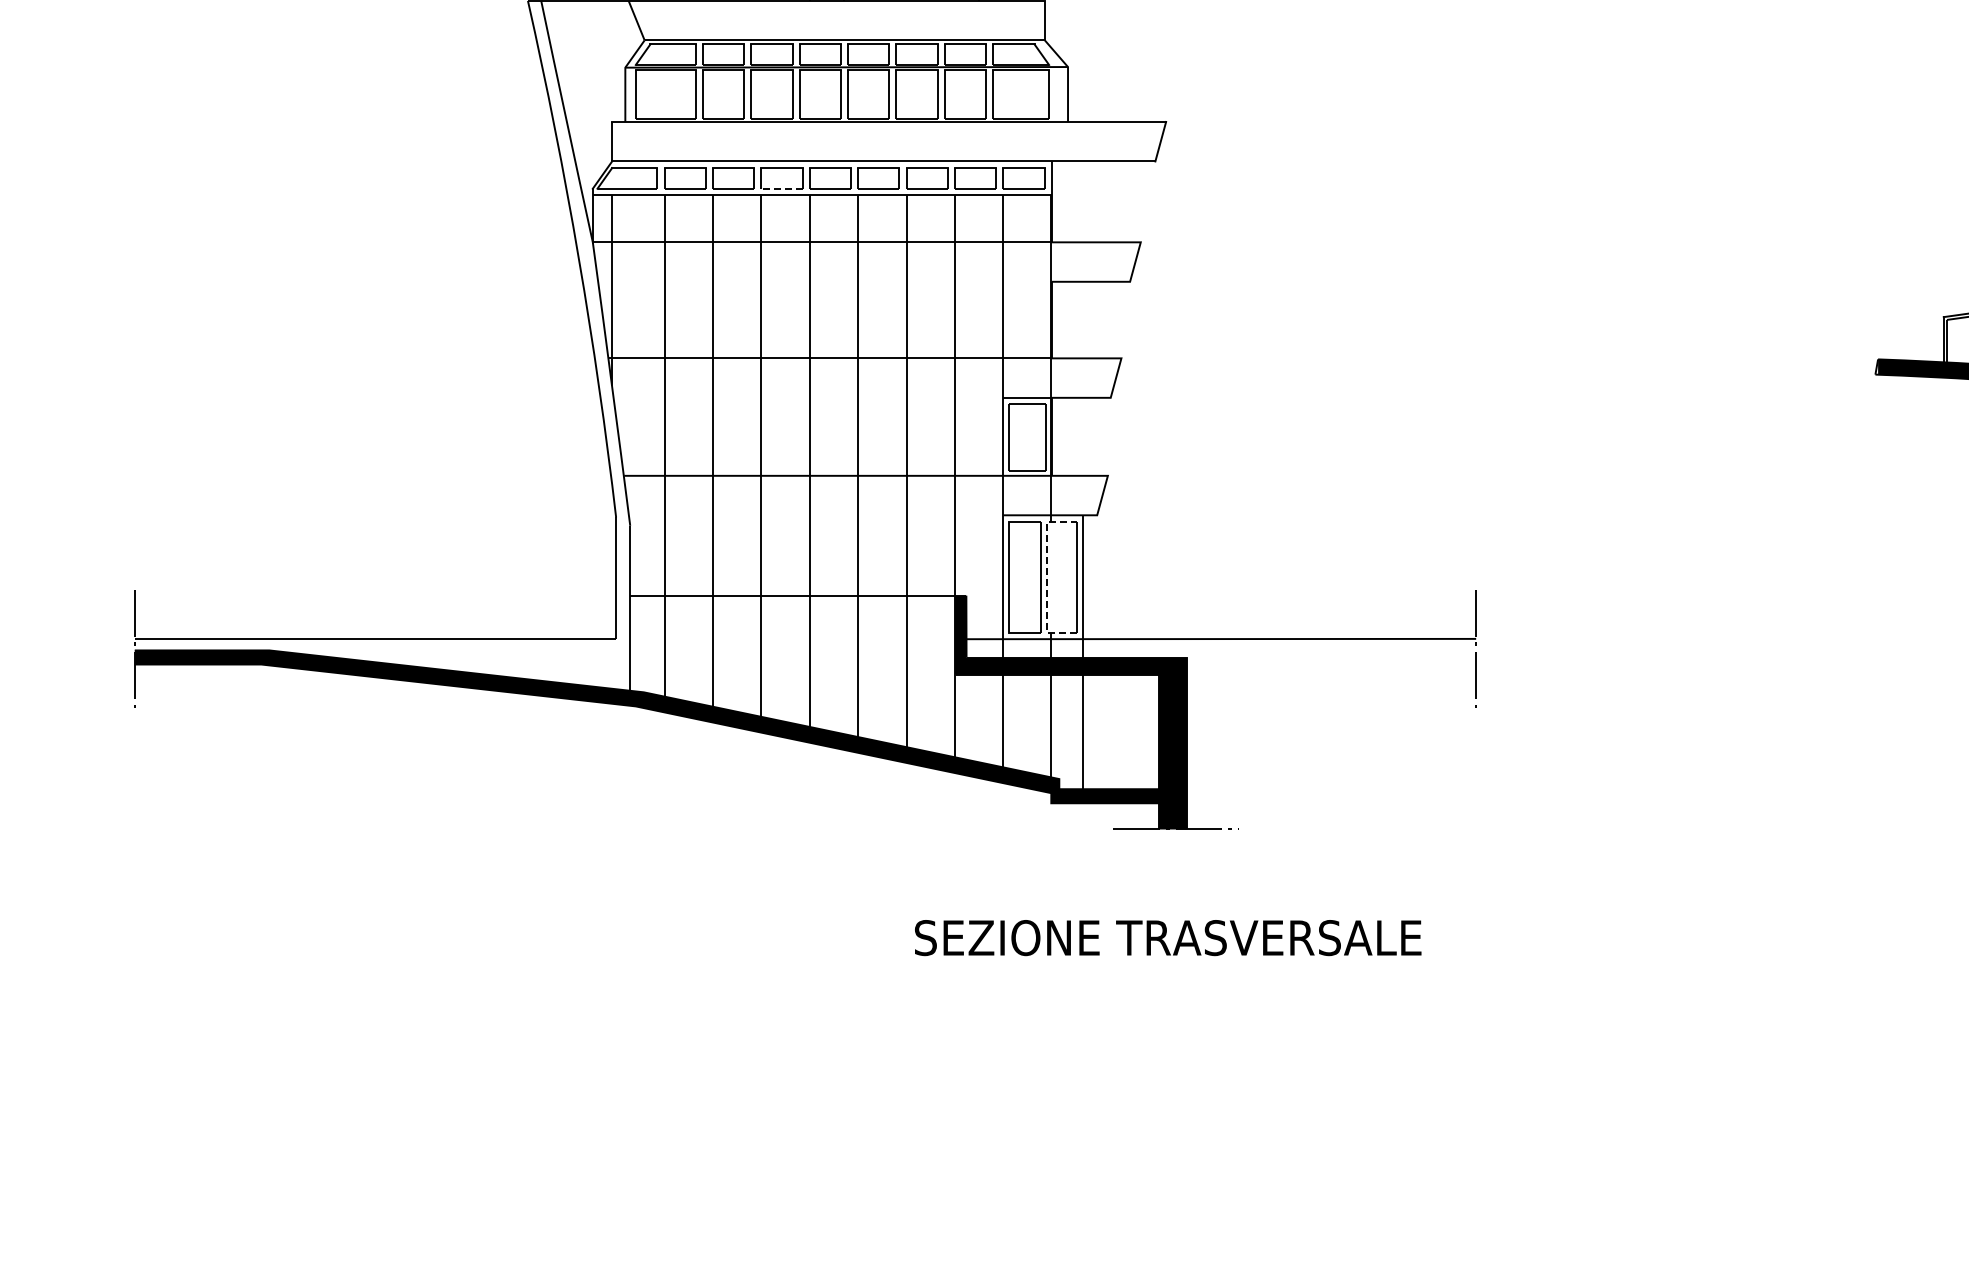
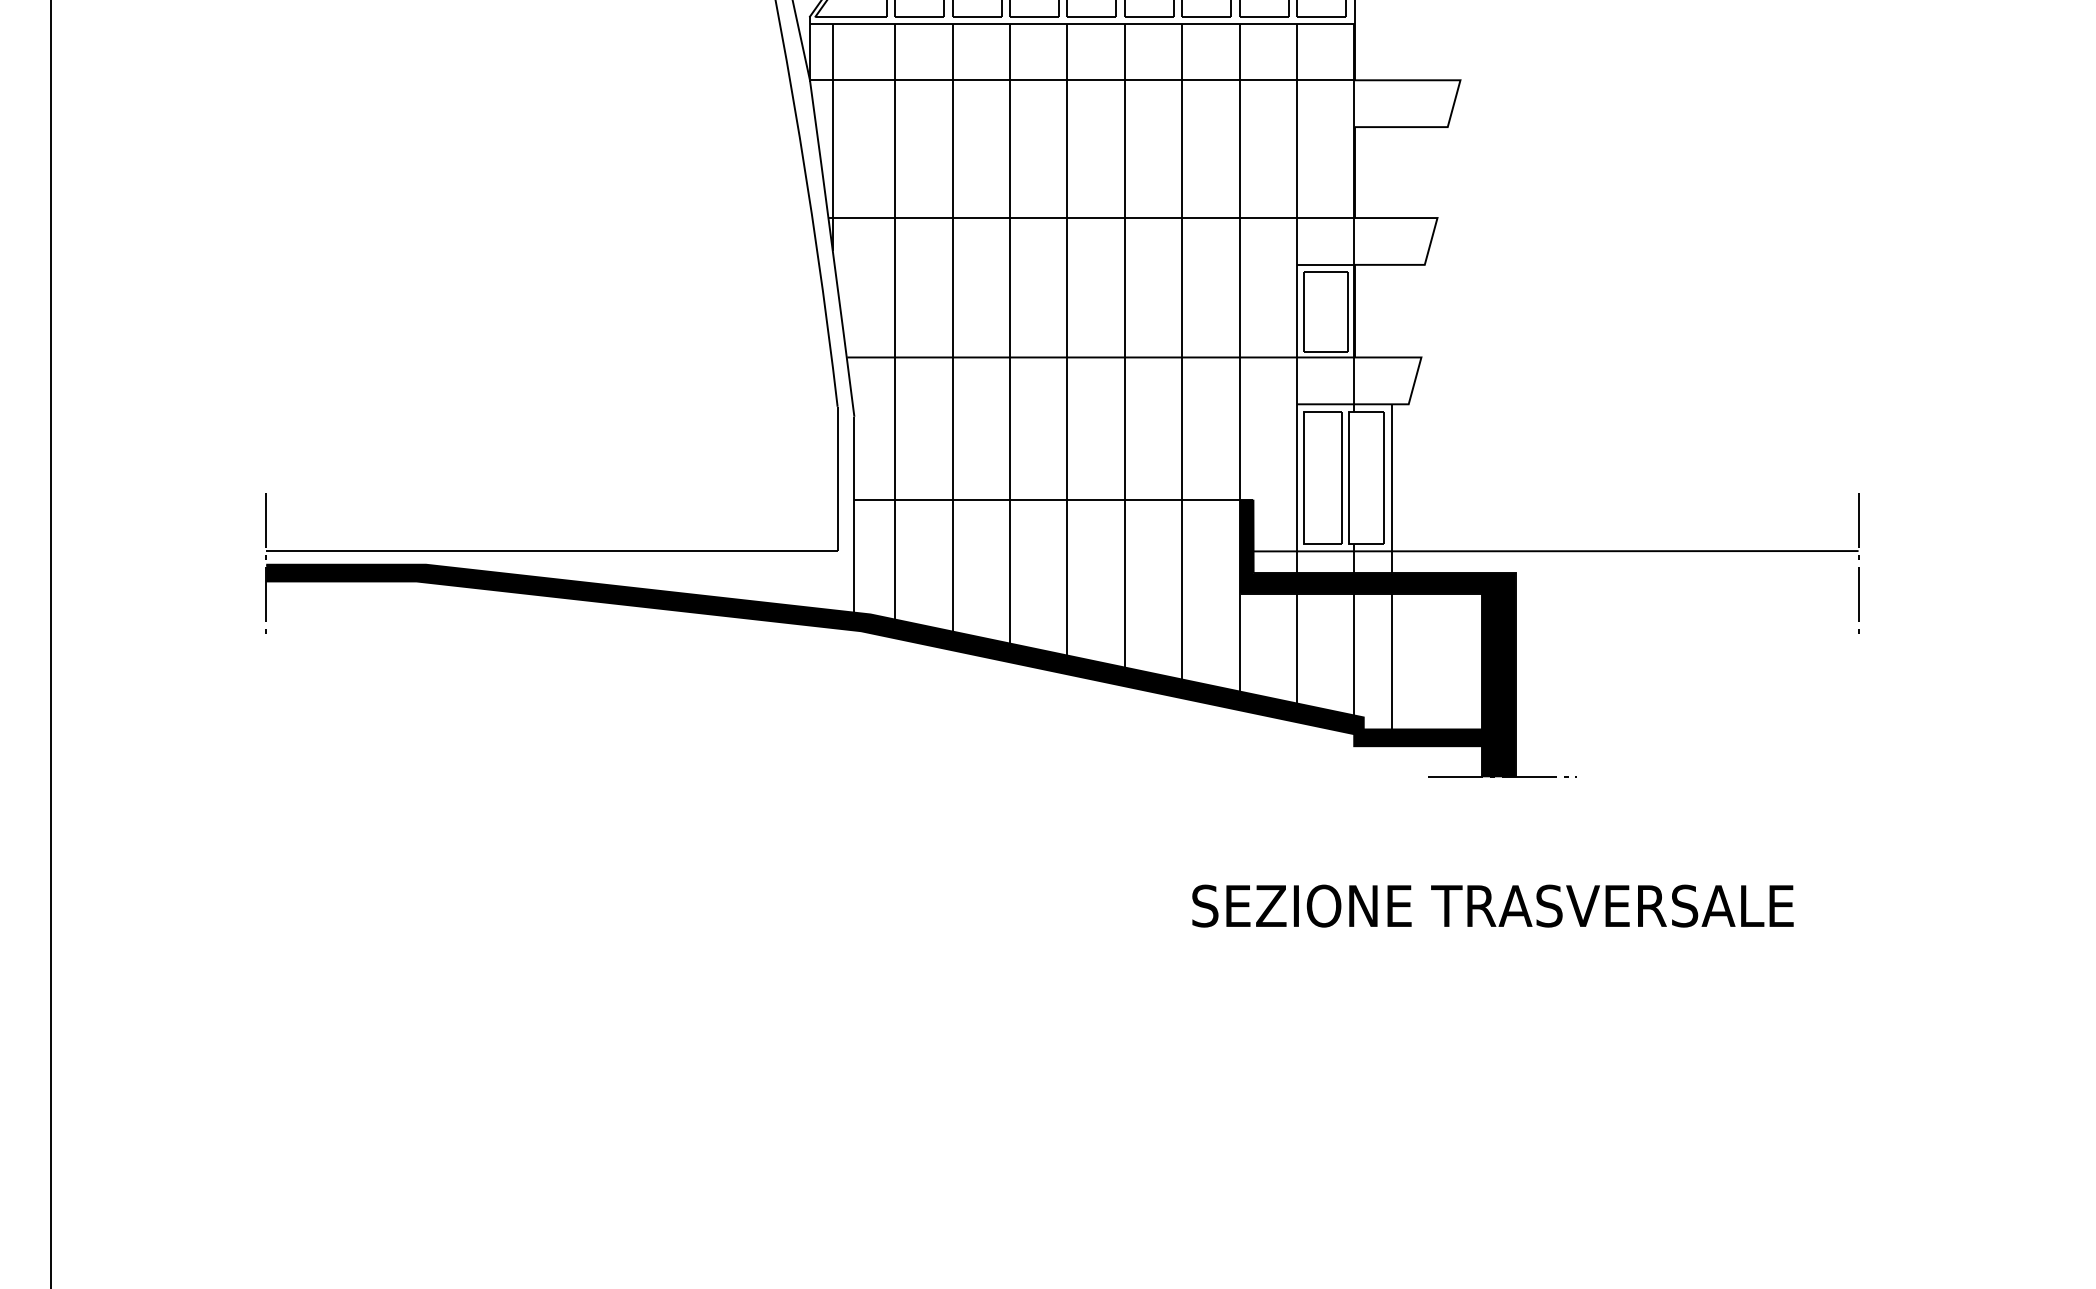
line: (781, 188) -> (1033, 16), dashed -> solid
line: (1047, 577) -> (1349, 478), dashed -> solid

